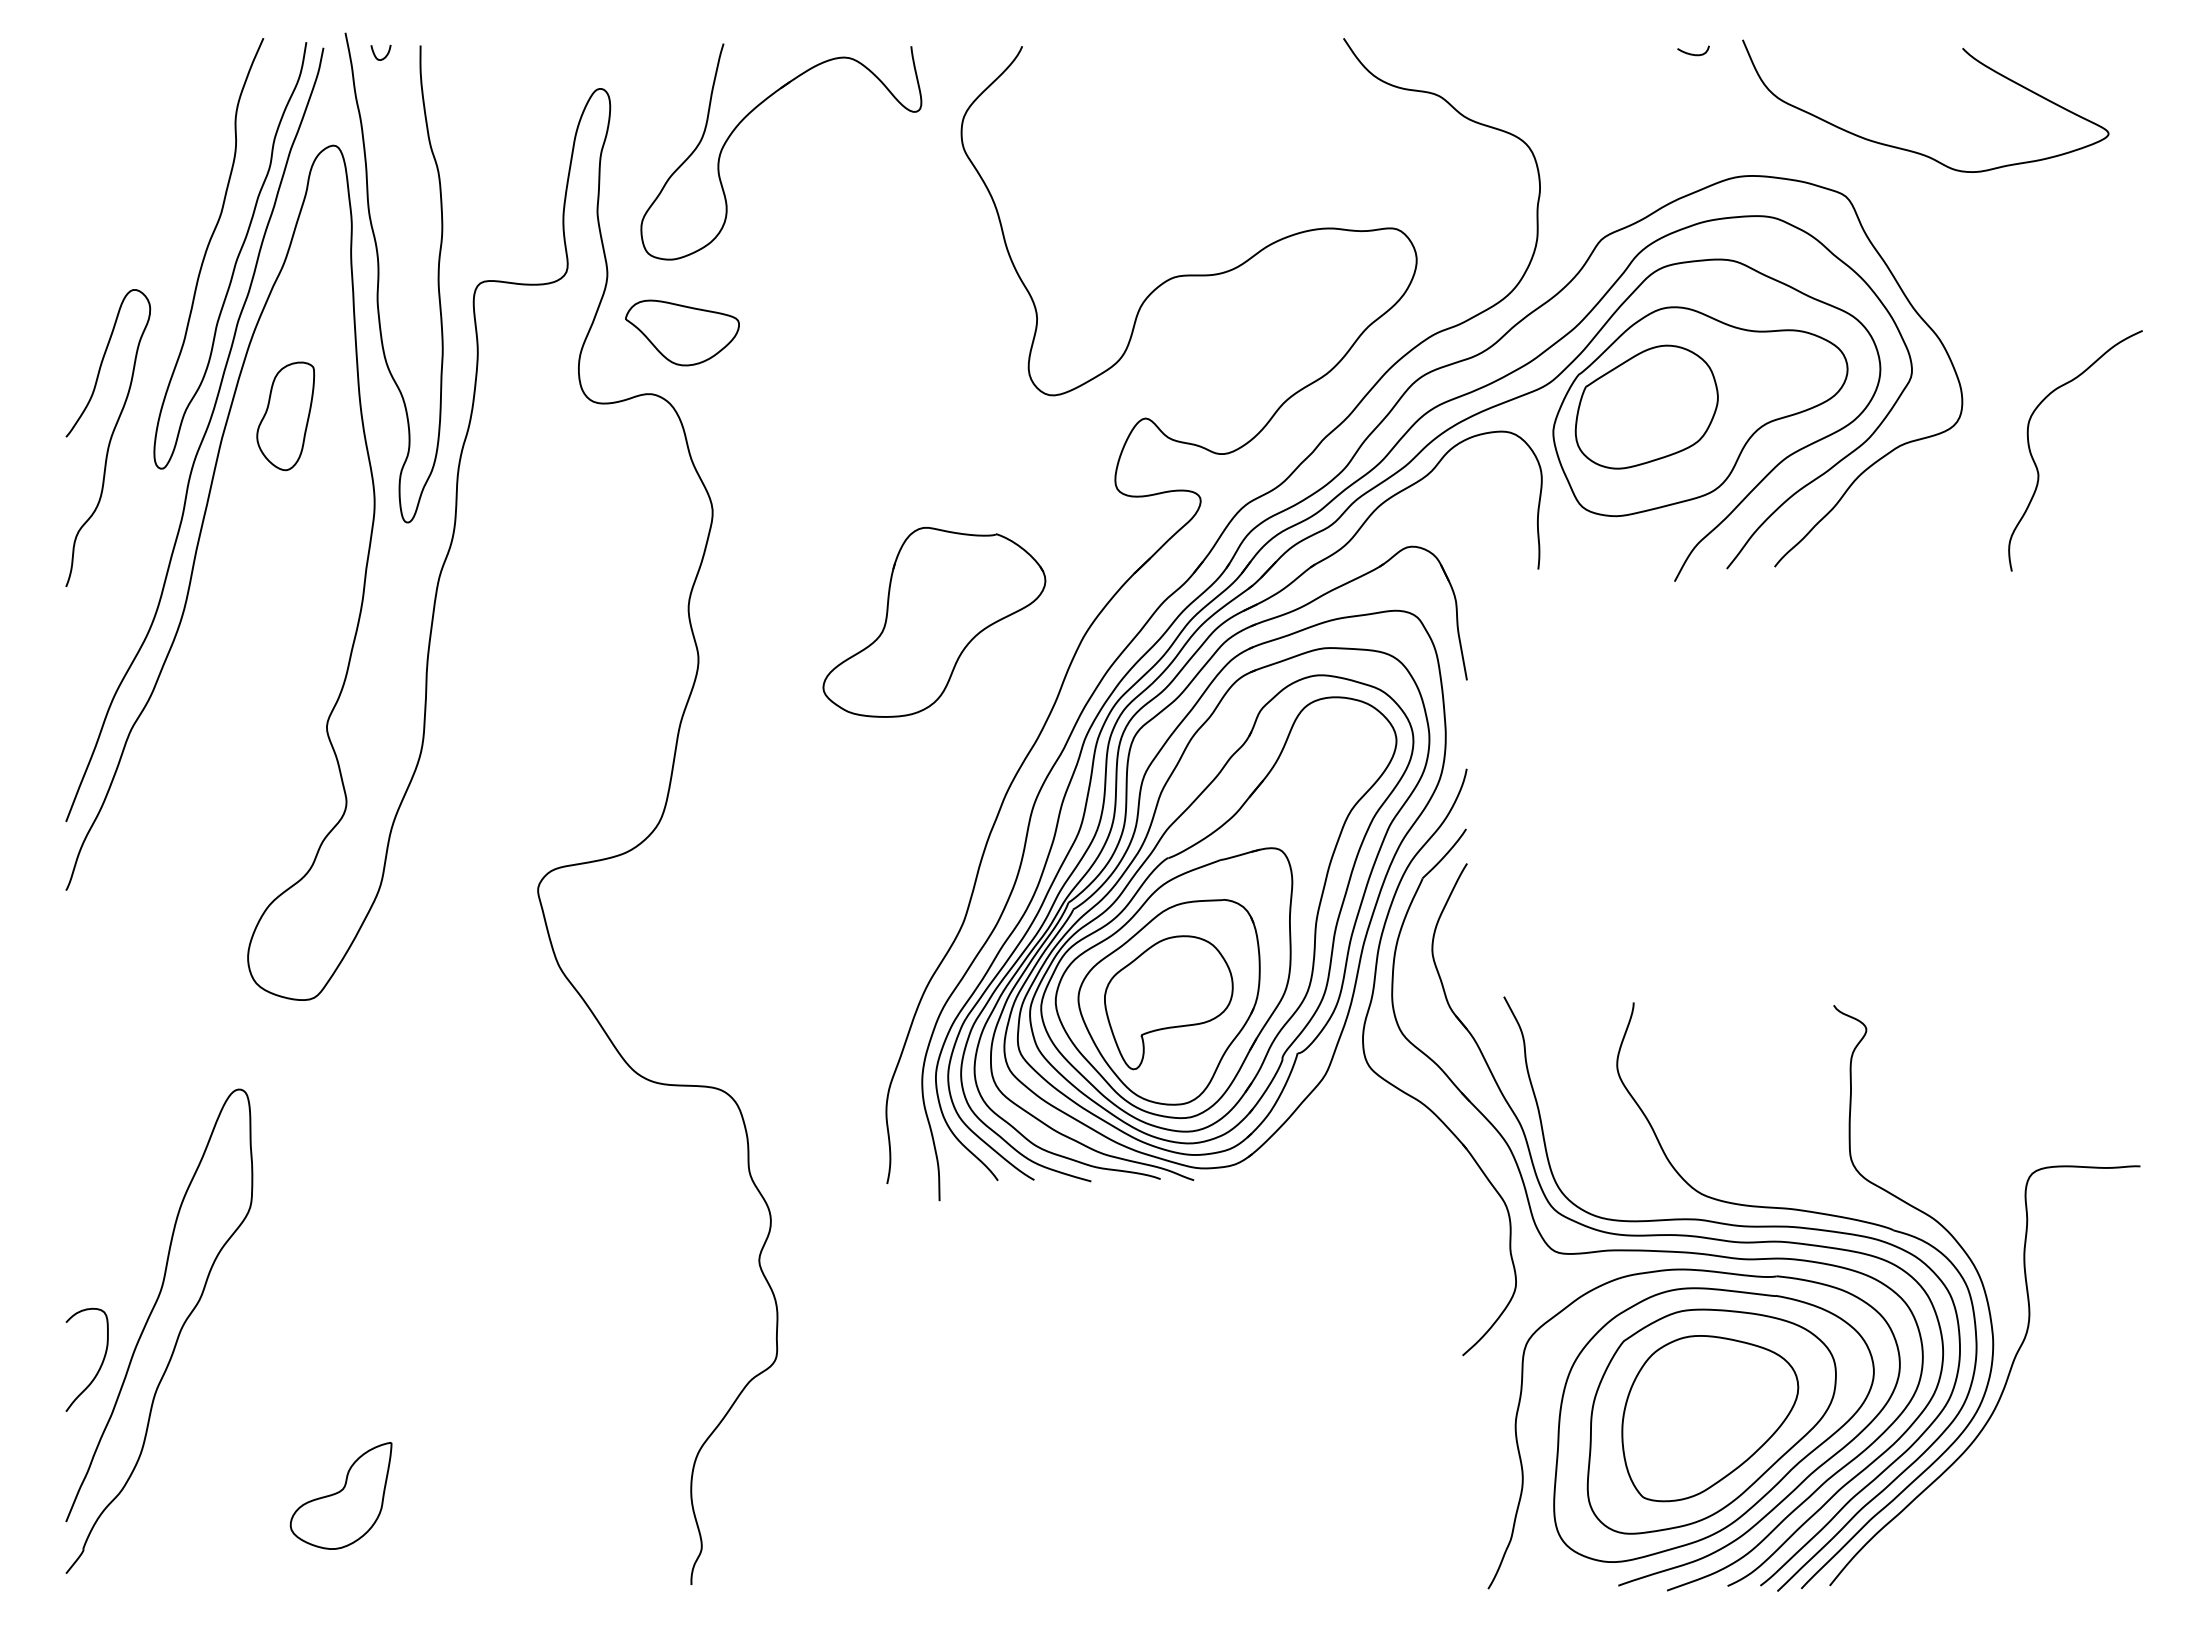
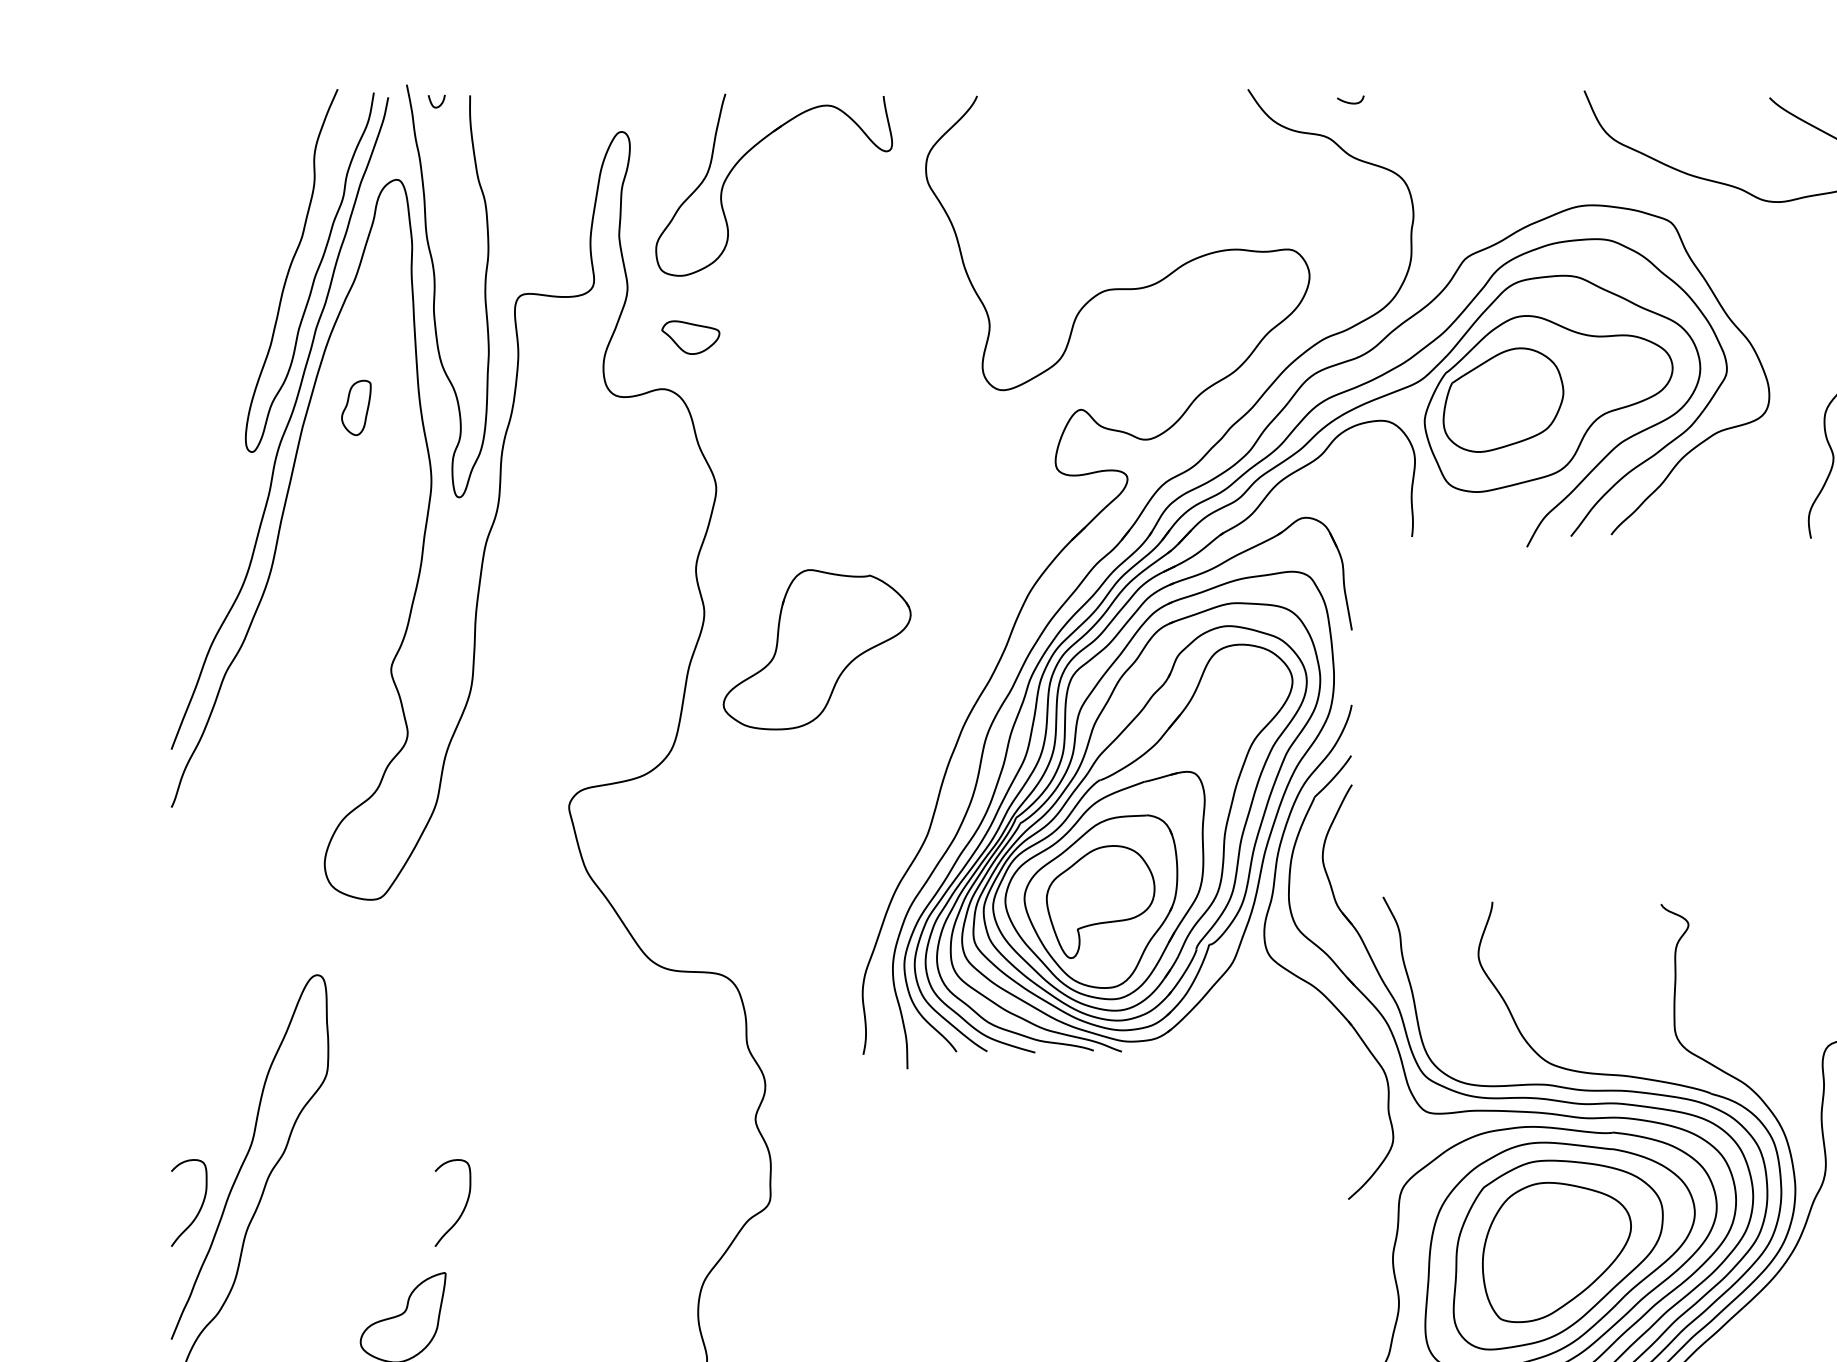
curve: (1692, 53) -> (1349, 102), moved
part: (682, 332) -> (690, 337), size x0.6
part: (285, 416) -> (356, 408), size x0.6
curve: (110, 437) -> (208, 425), removed
part: (934, 622) -> (817, 649), moved
curve: (413, 1364) -> (464, 1206), added

